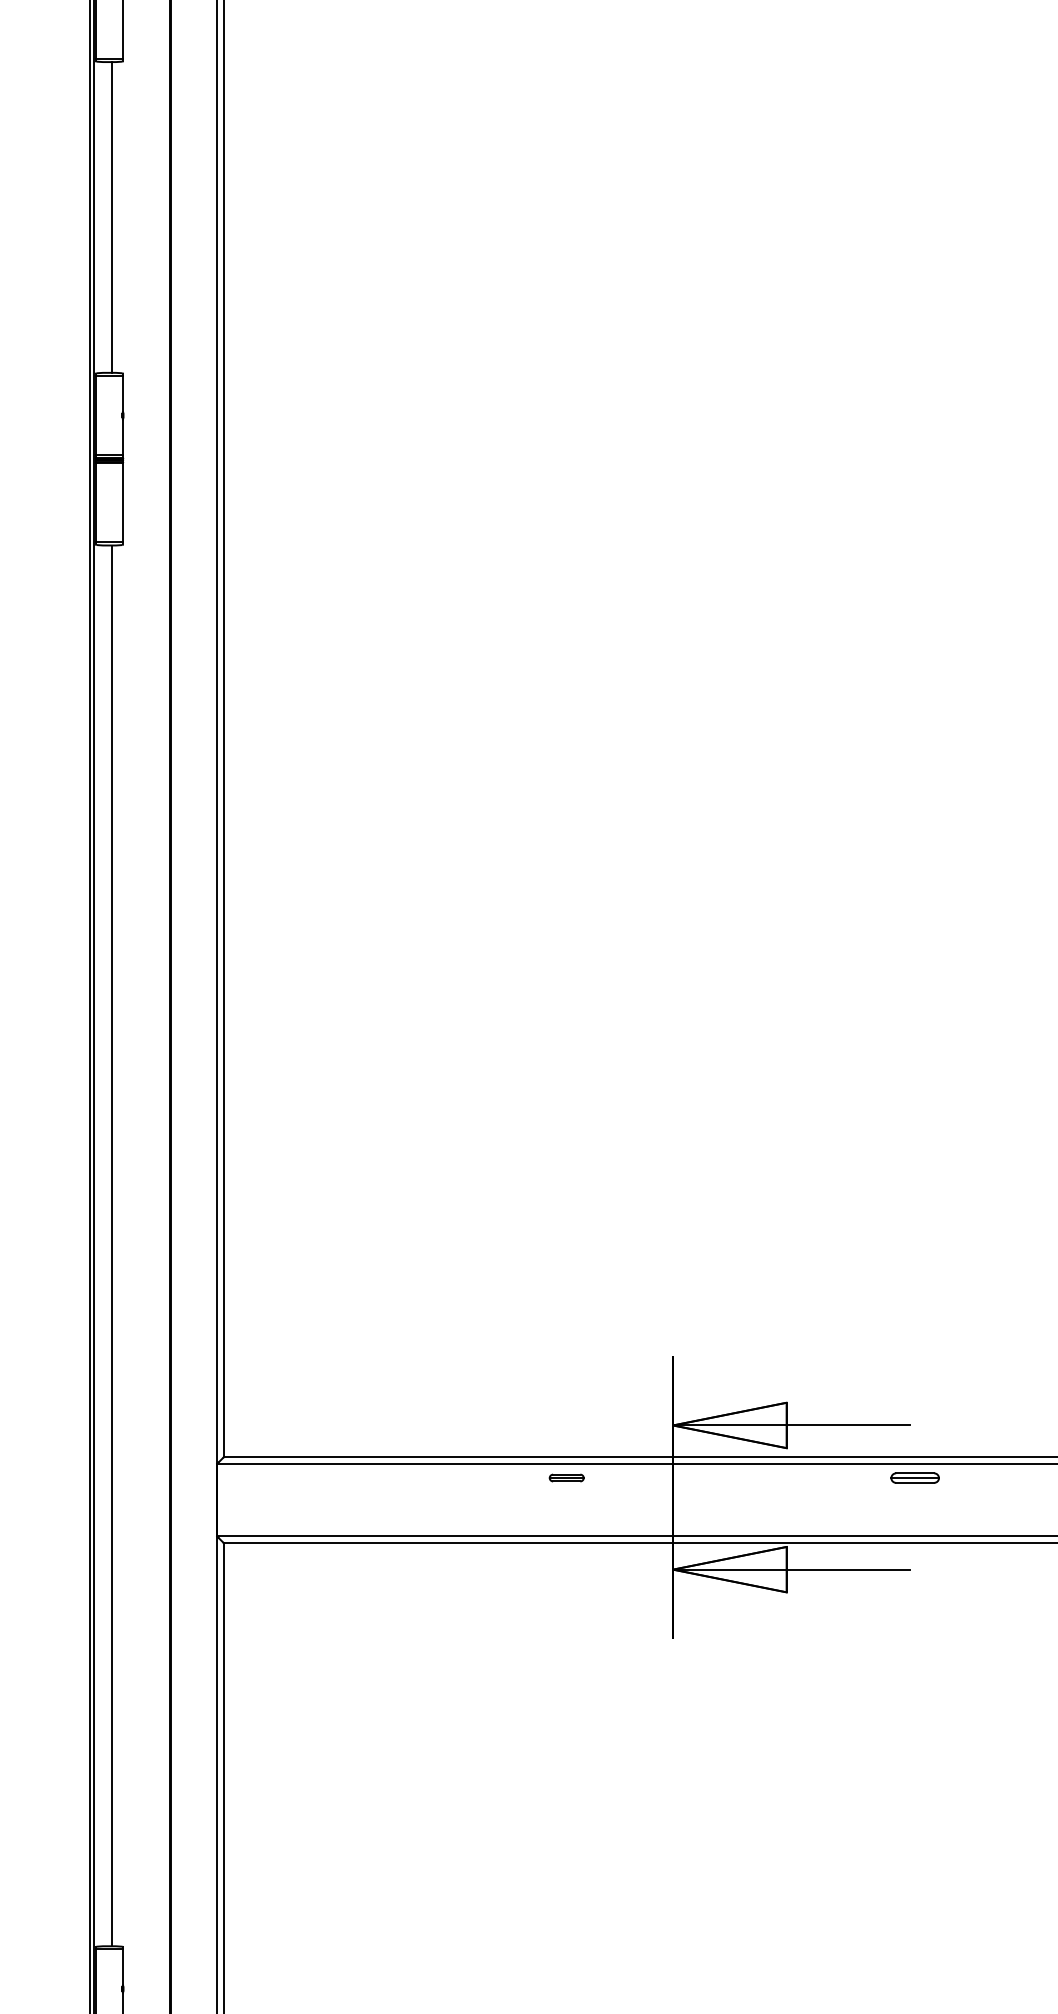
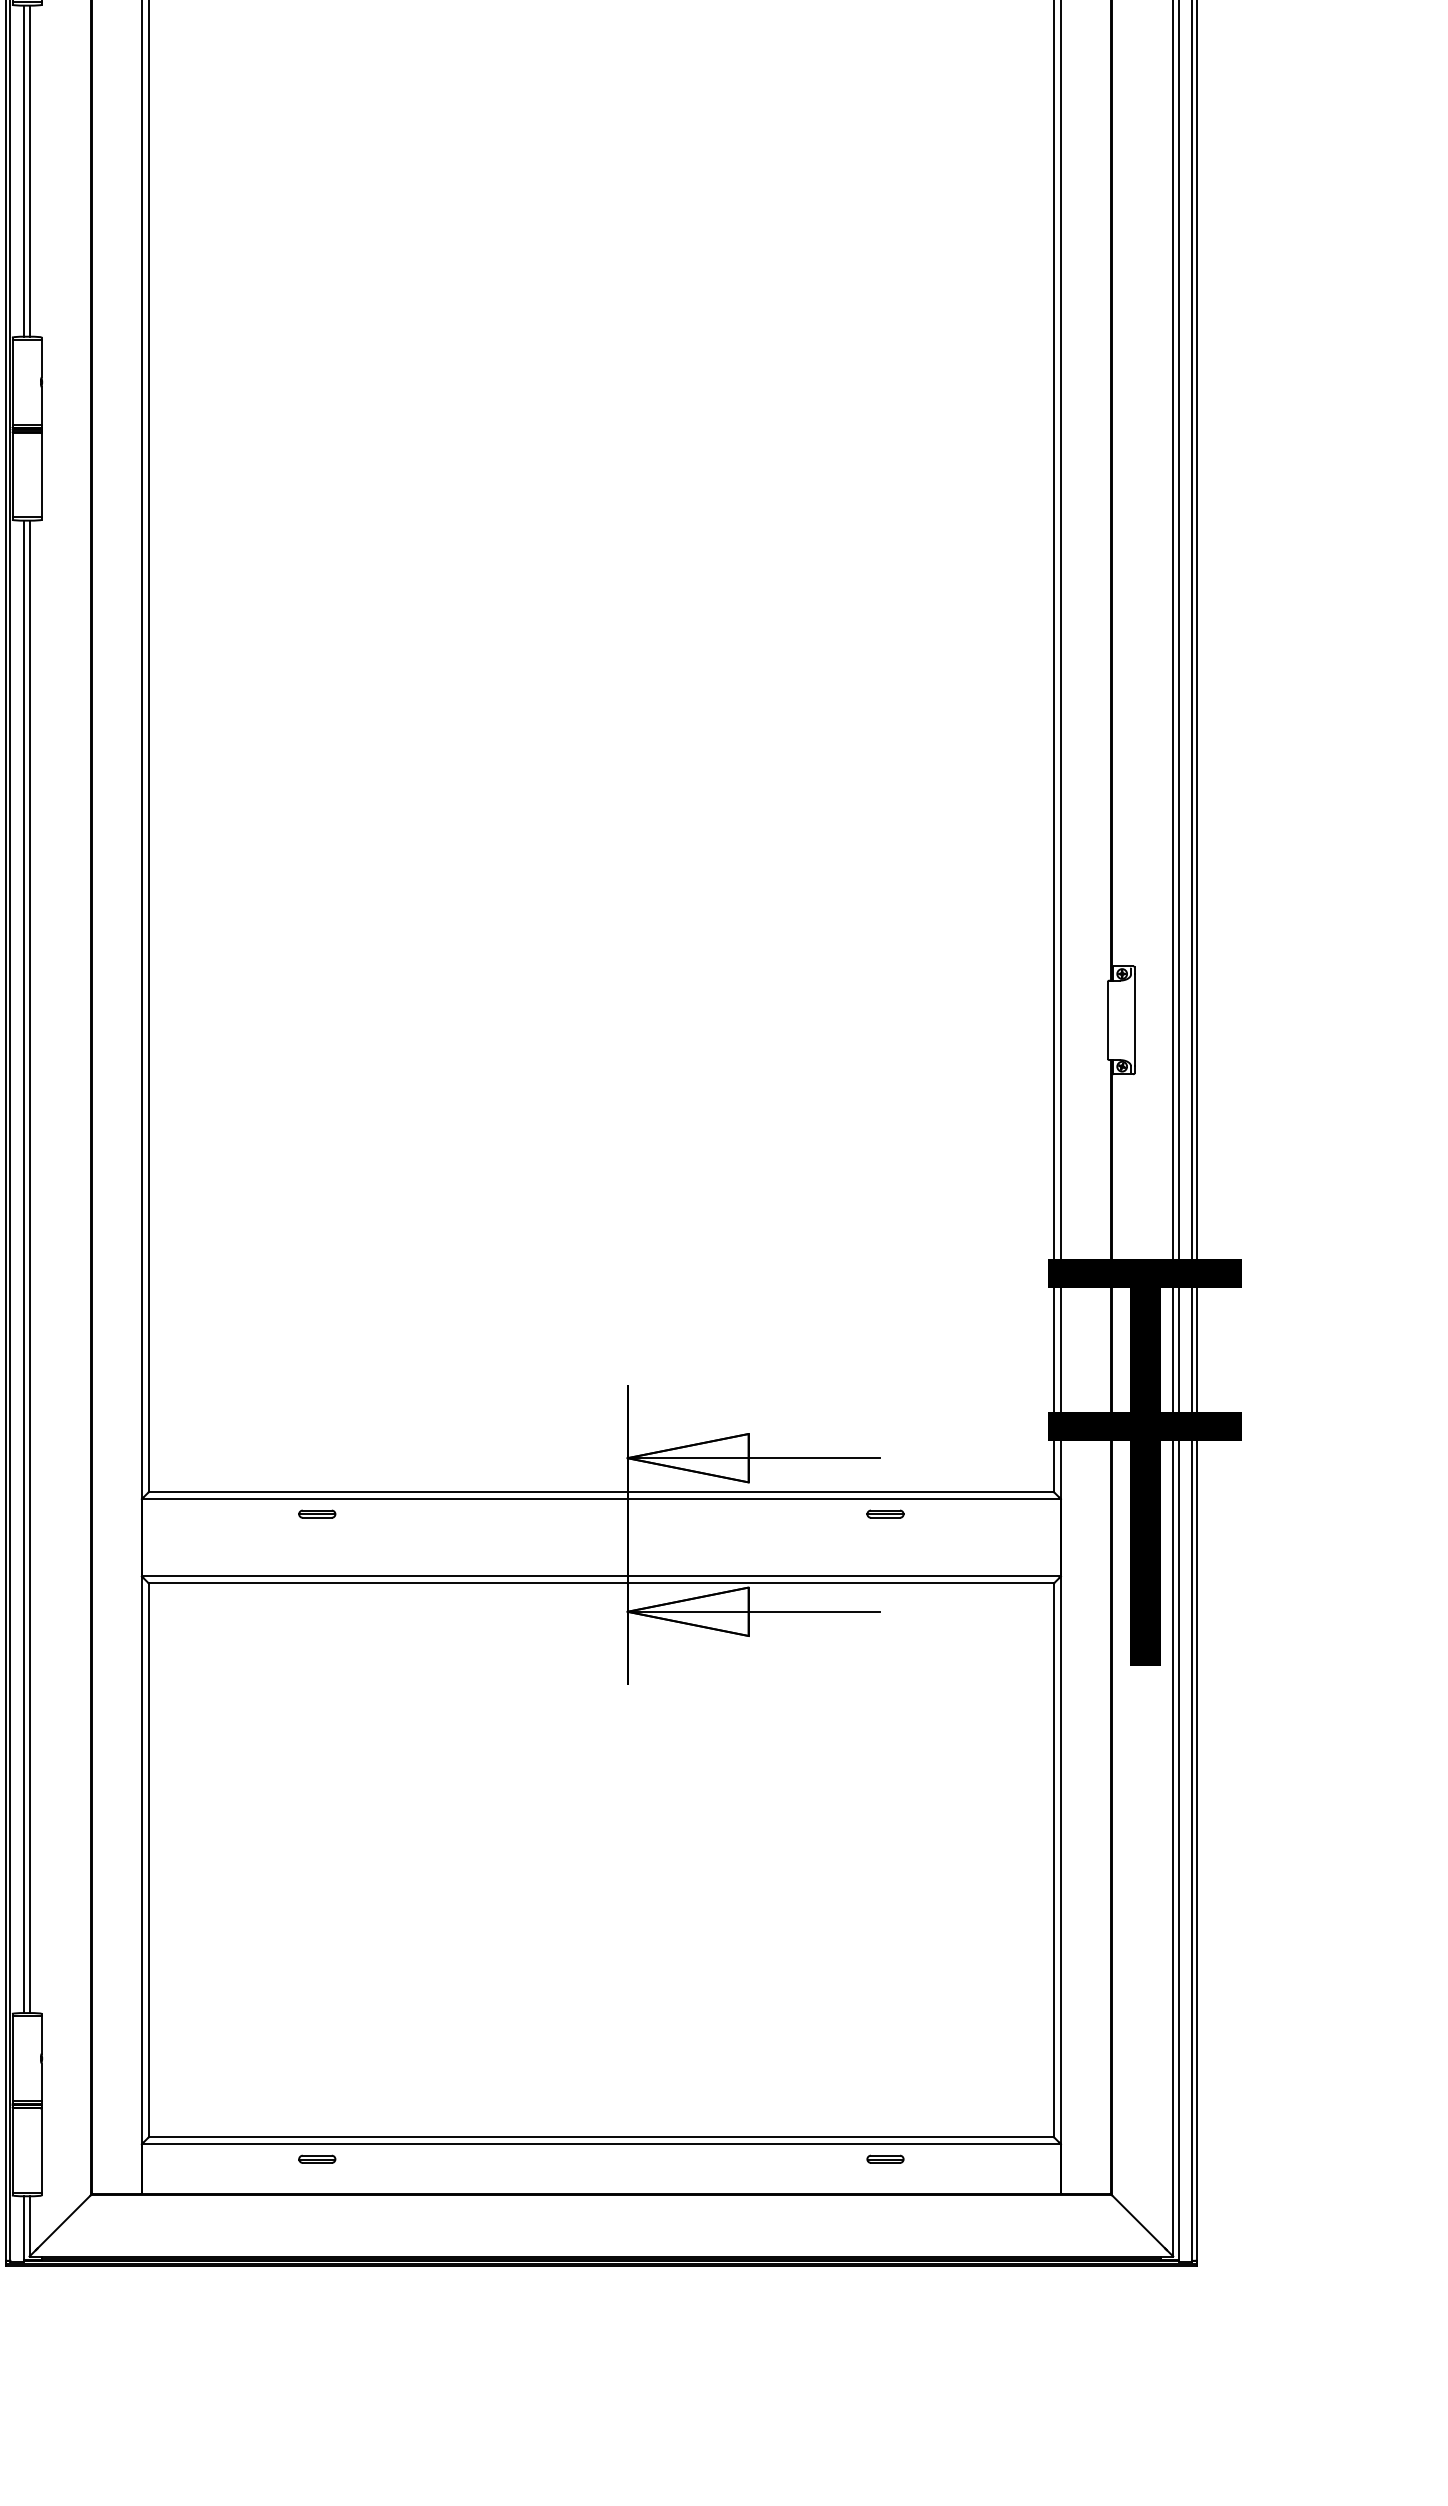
line: (106, 216) -> (23, 170), added
line: (106, 1245) -> (23, 1266), added
part: (566, 1477) -> (317, 1513), moved
part: (915, 1477) -> (885, 1513), size x0.71

